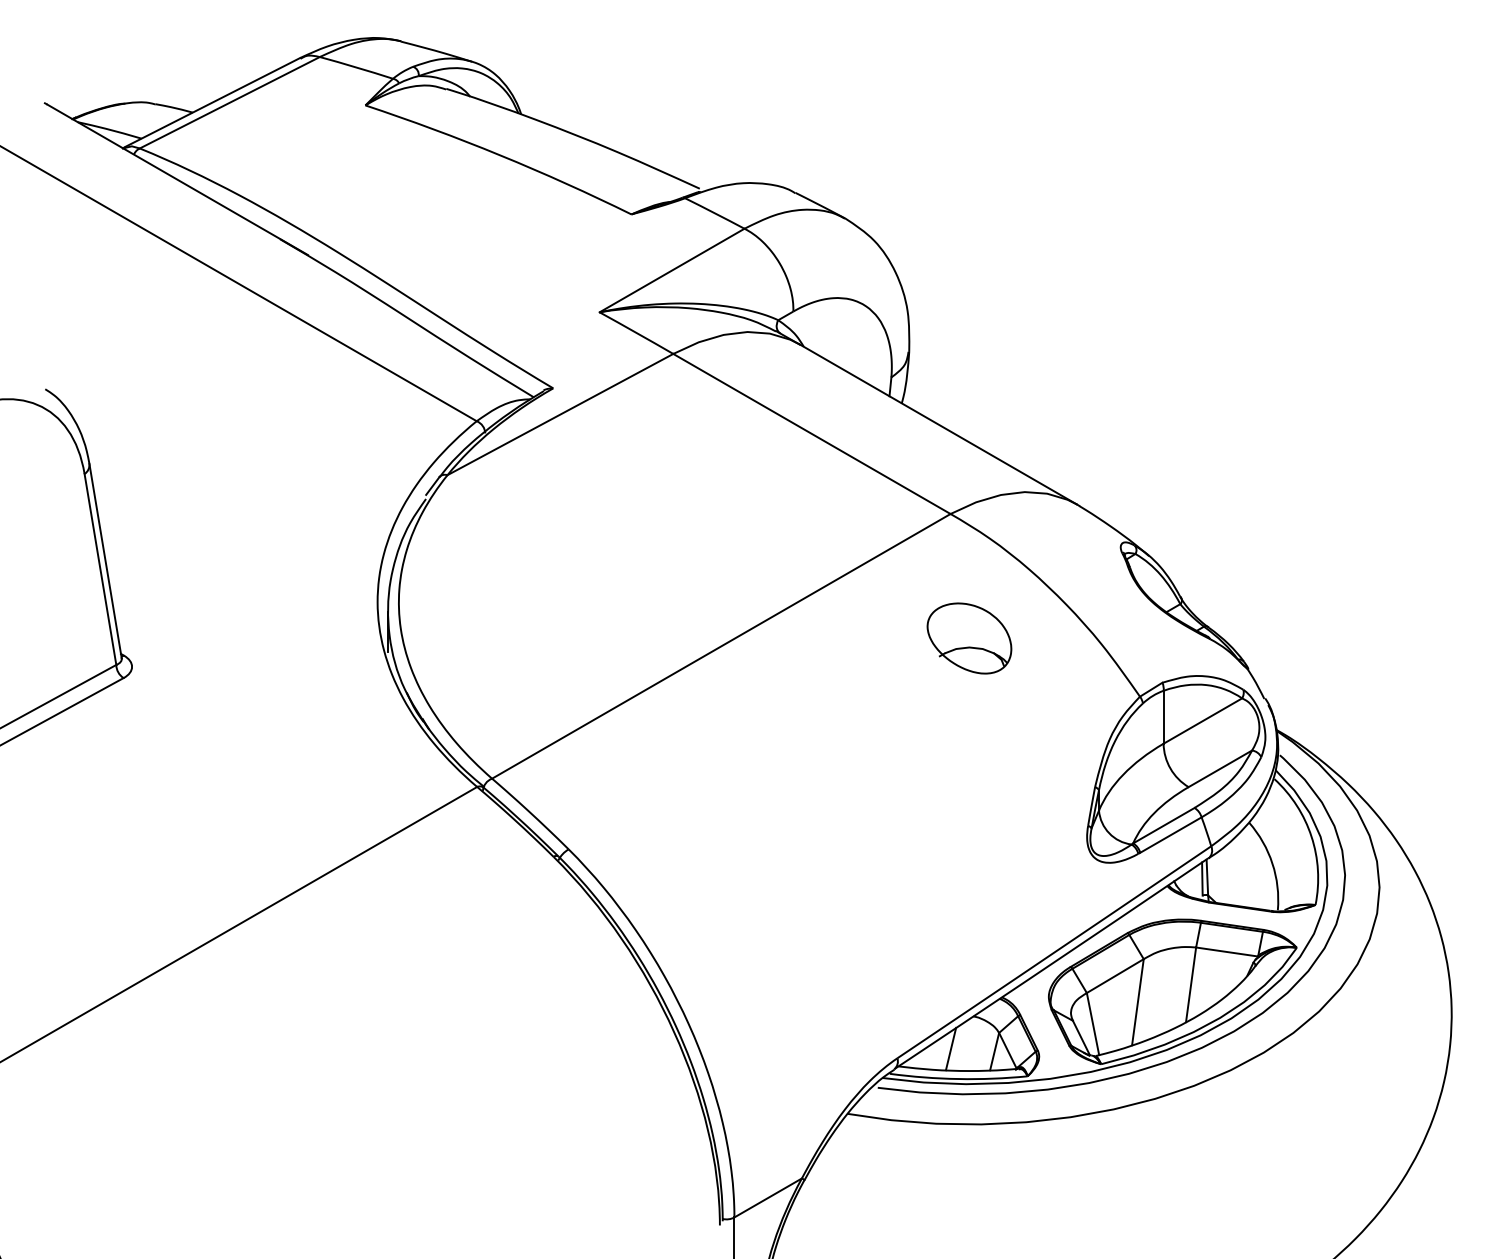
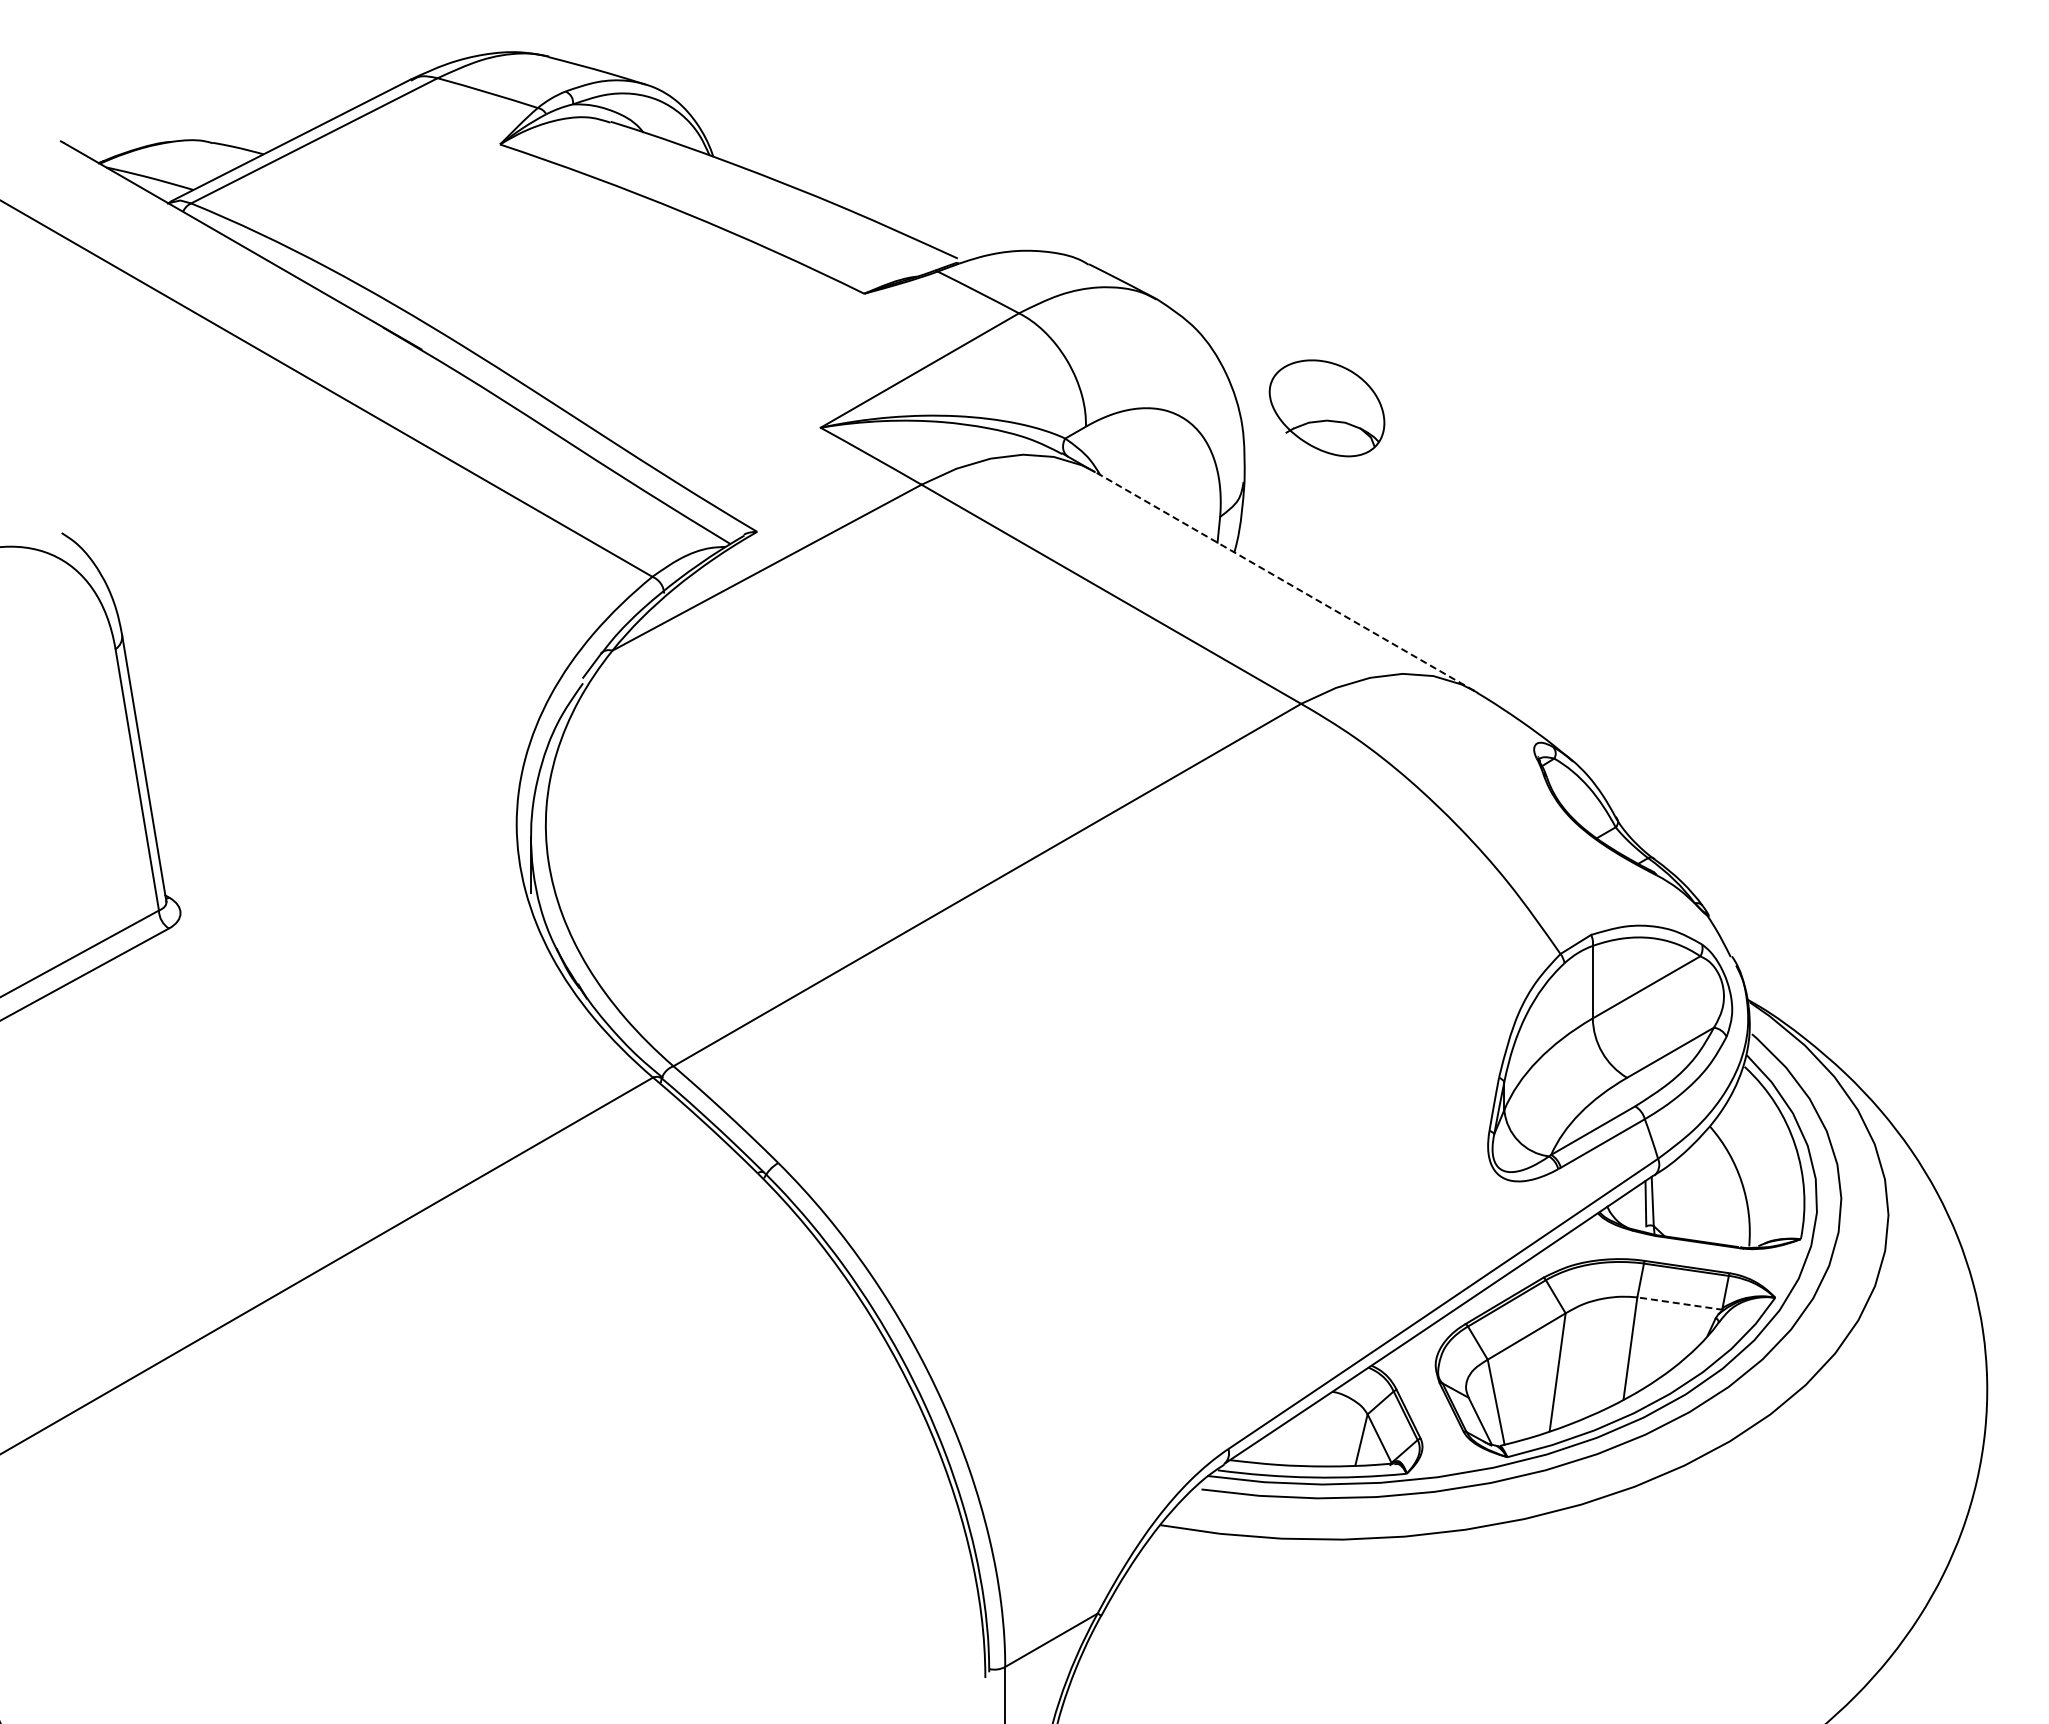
line: (937, 424) -> (1283, 581), solid -> dashed
part: (969, 638) -> (1326, 408), moved
line: (1226, 951) -> (1679, 1303), solid -> dashed
line: (950, 1049) -> (1301, 1436), removed

